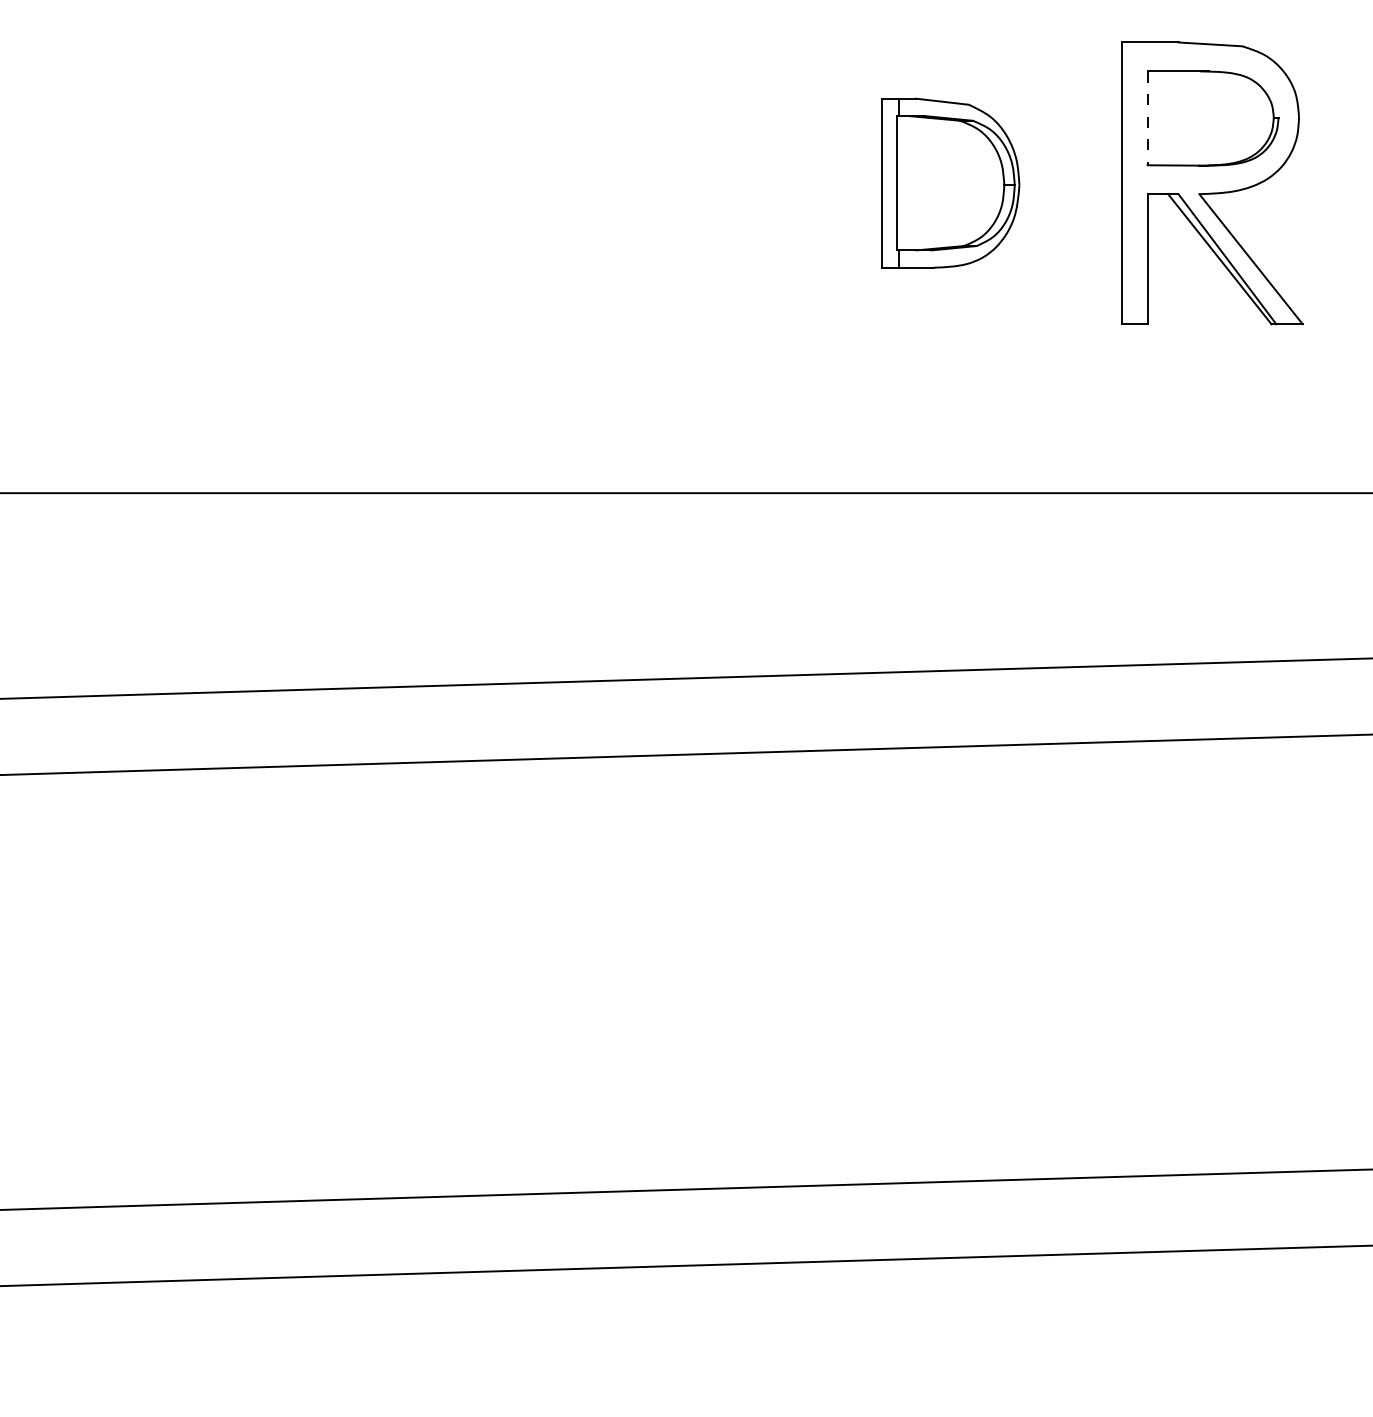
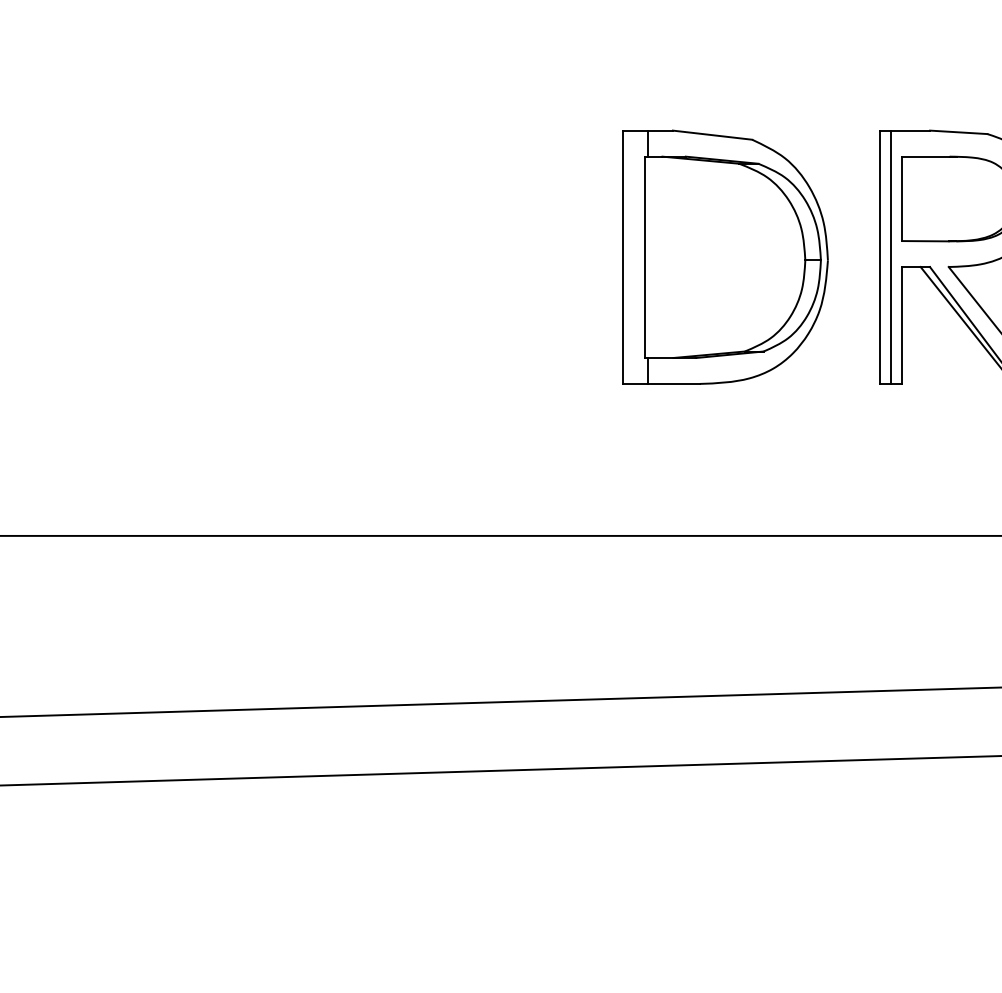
line: (1147, 118) -> (902, 198), dashed -> solid
part: (950, 182) -> (724, 256), size x1.67
line: (1135, 183) -> (891, 257), added

